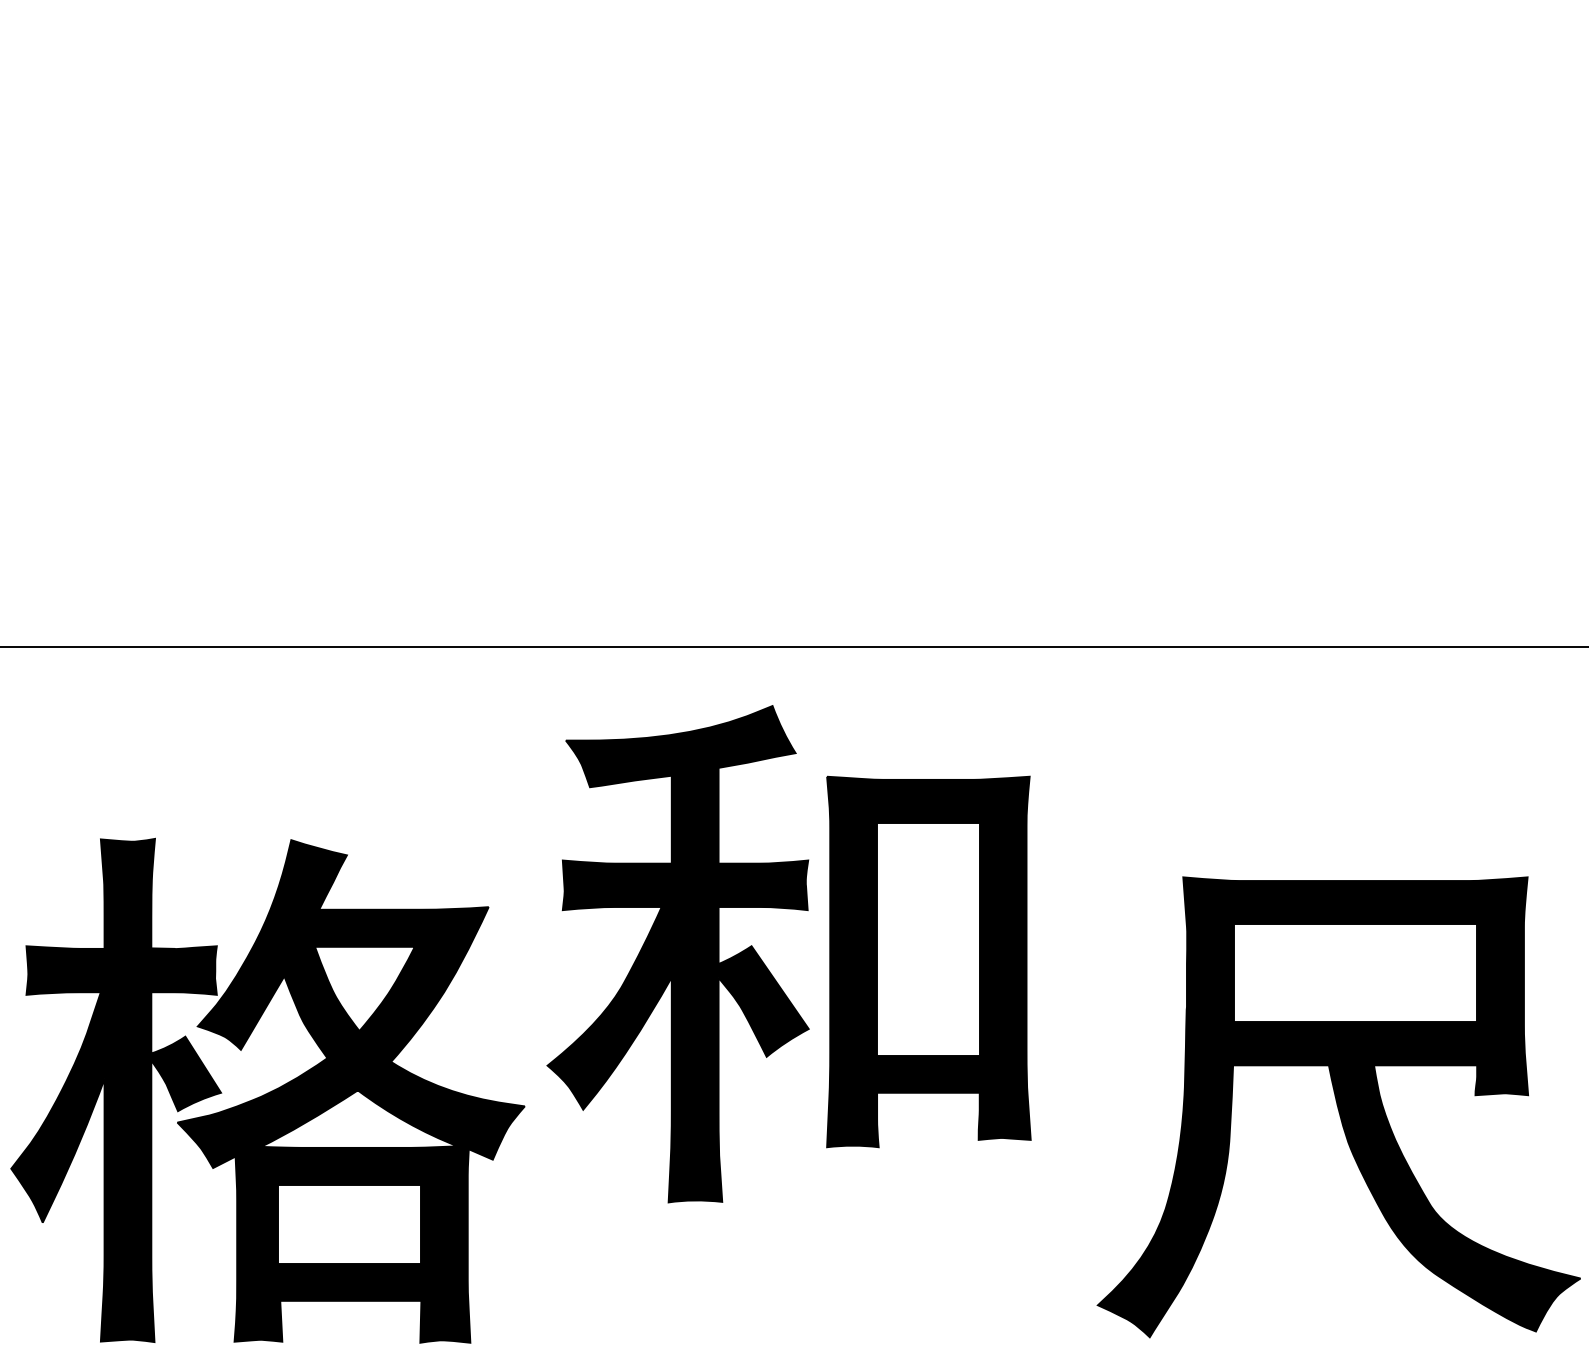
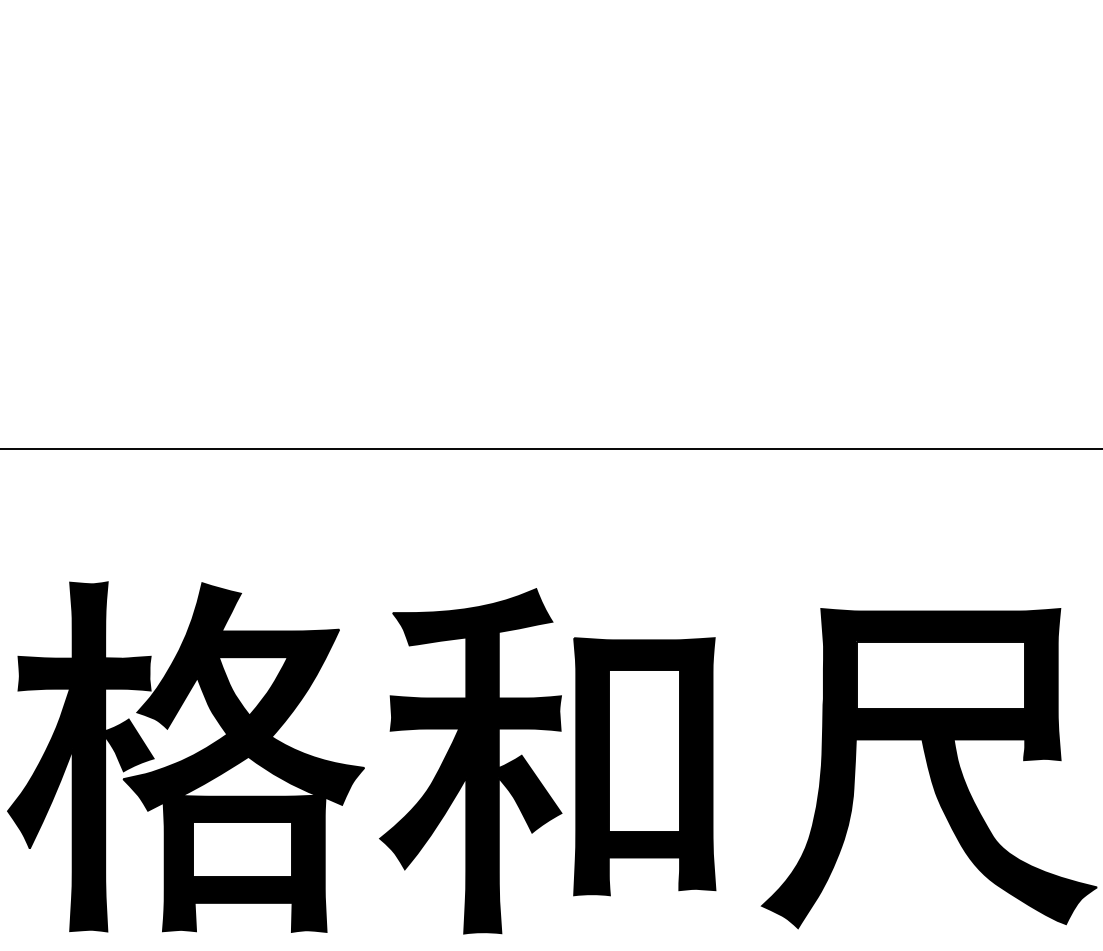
part: (771, 971) -> (535, 773), moved

